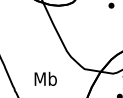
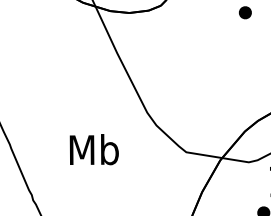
text: (45, 78) -> (93, 148), moved

